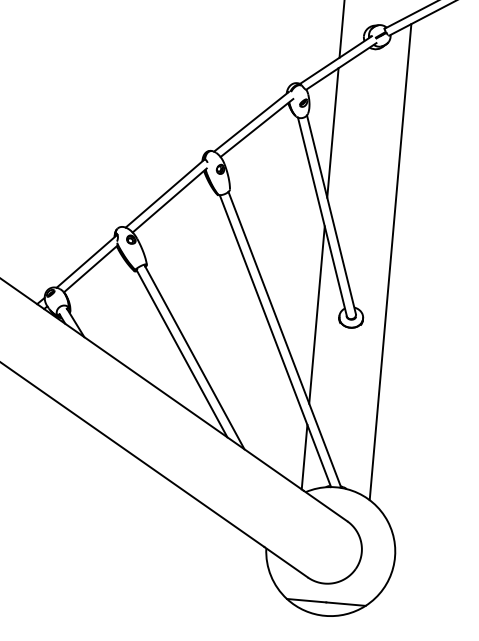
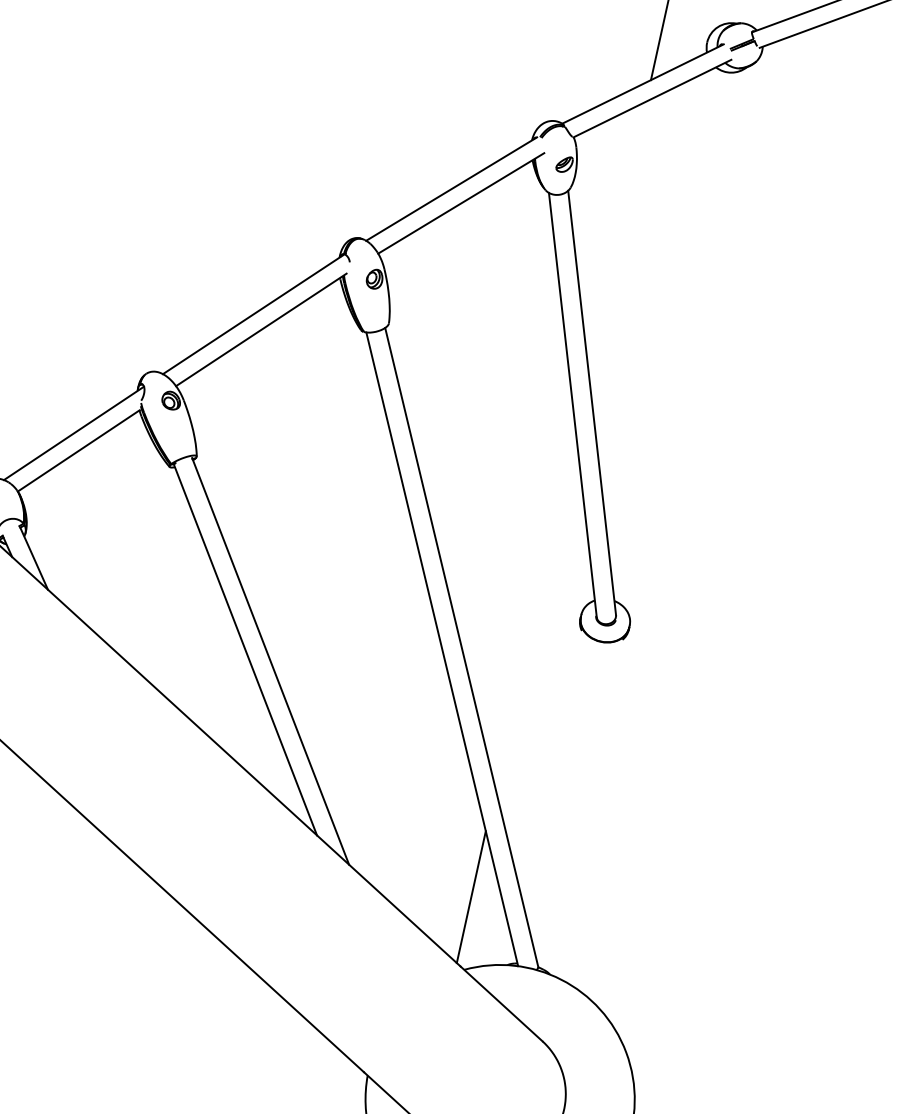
line: (332, 132) -> (616, 232), removed
line: (390, 262) -> (701, 517), removed
line: (316, 314) -> (534, 605), removed

